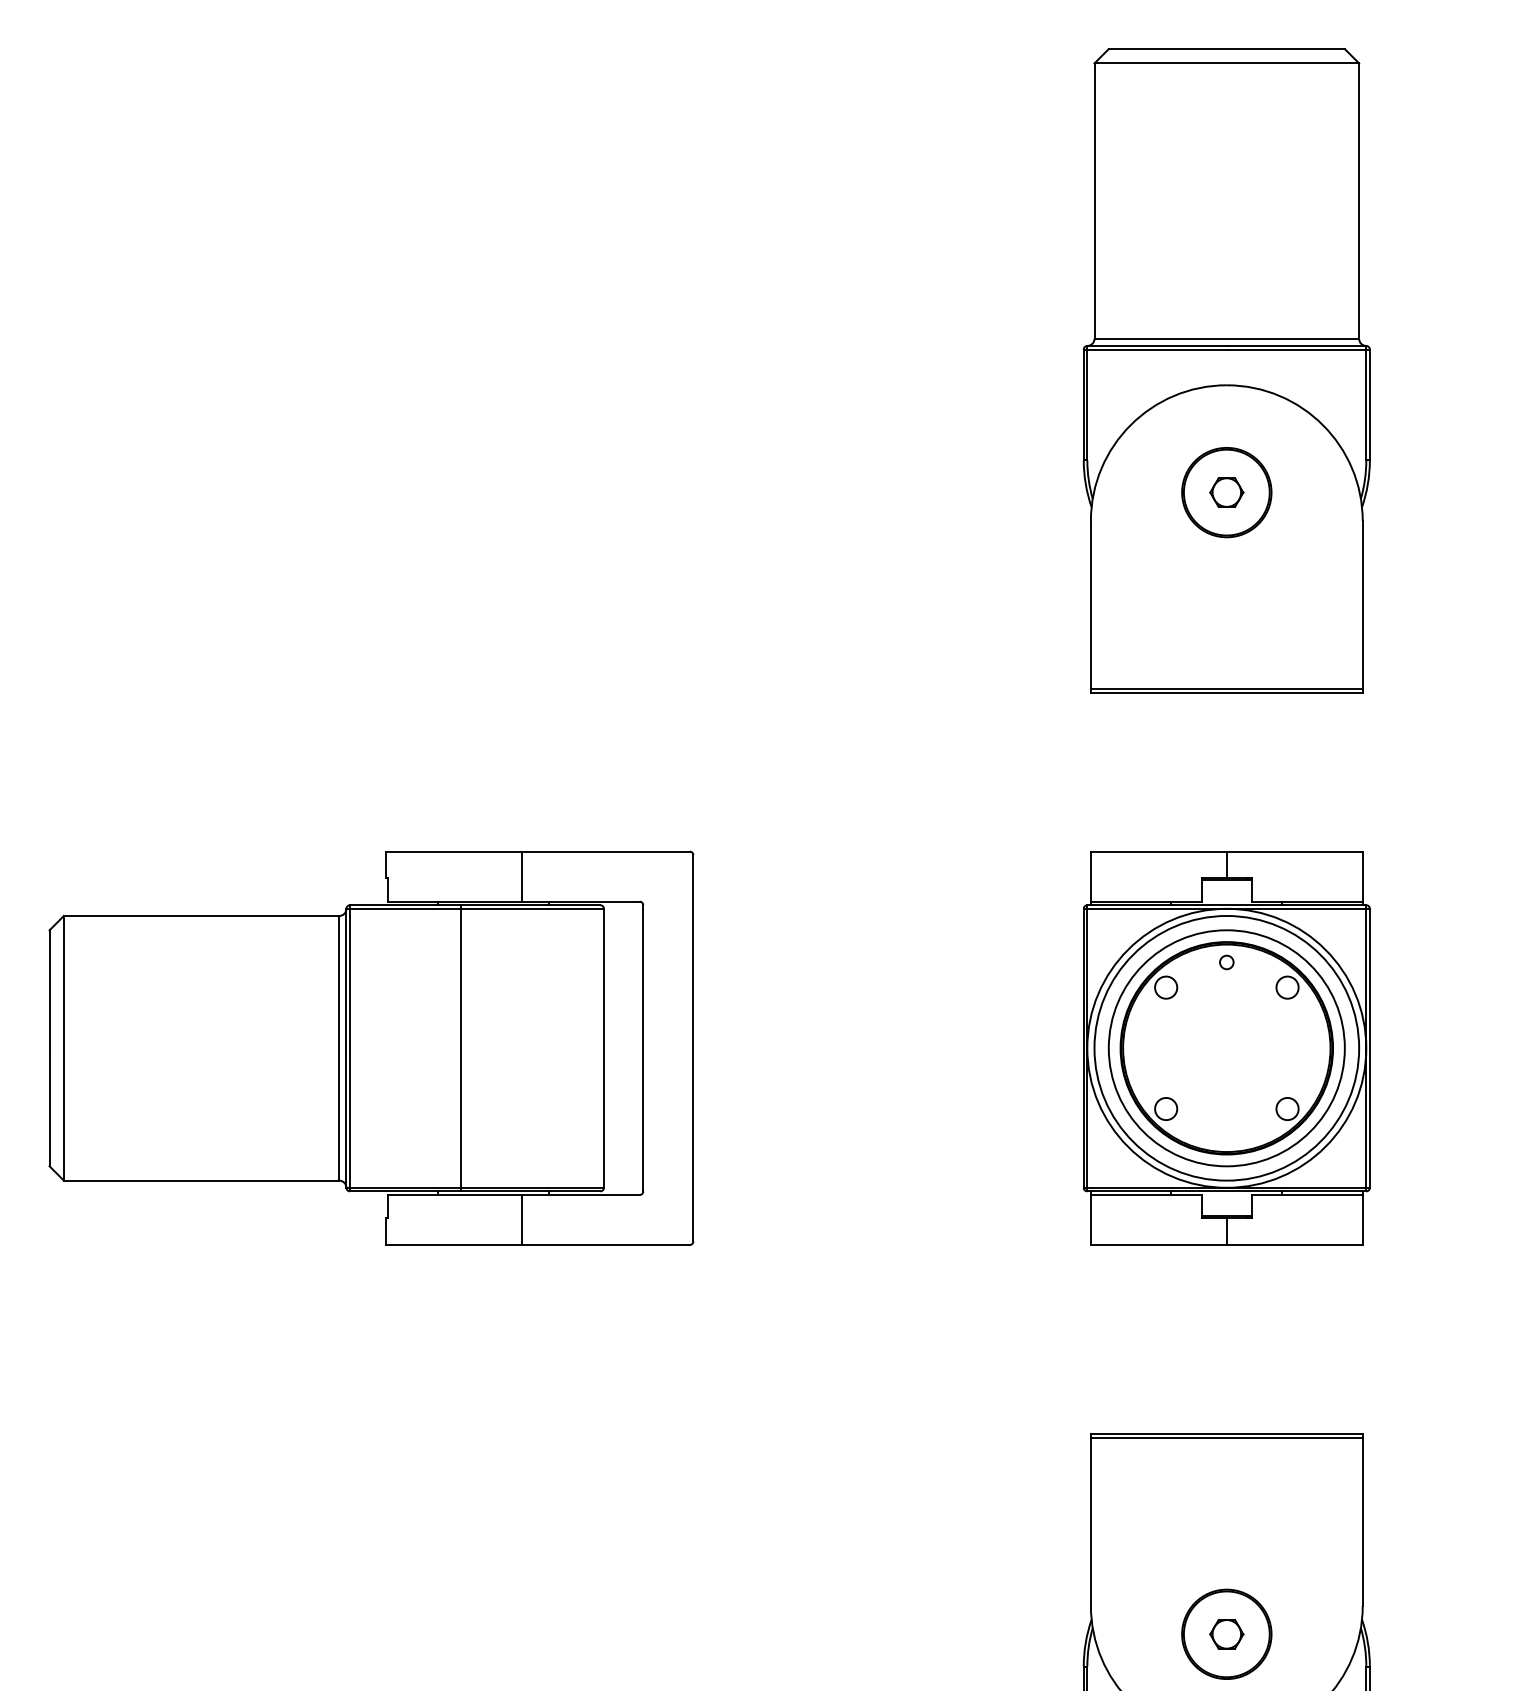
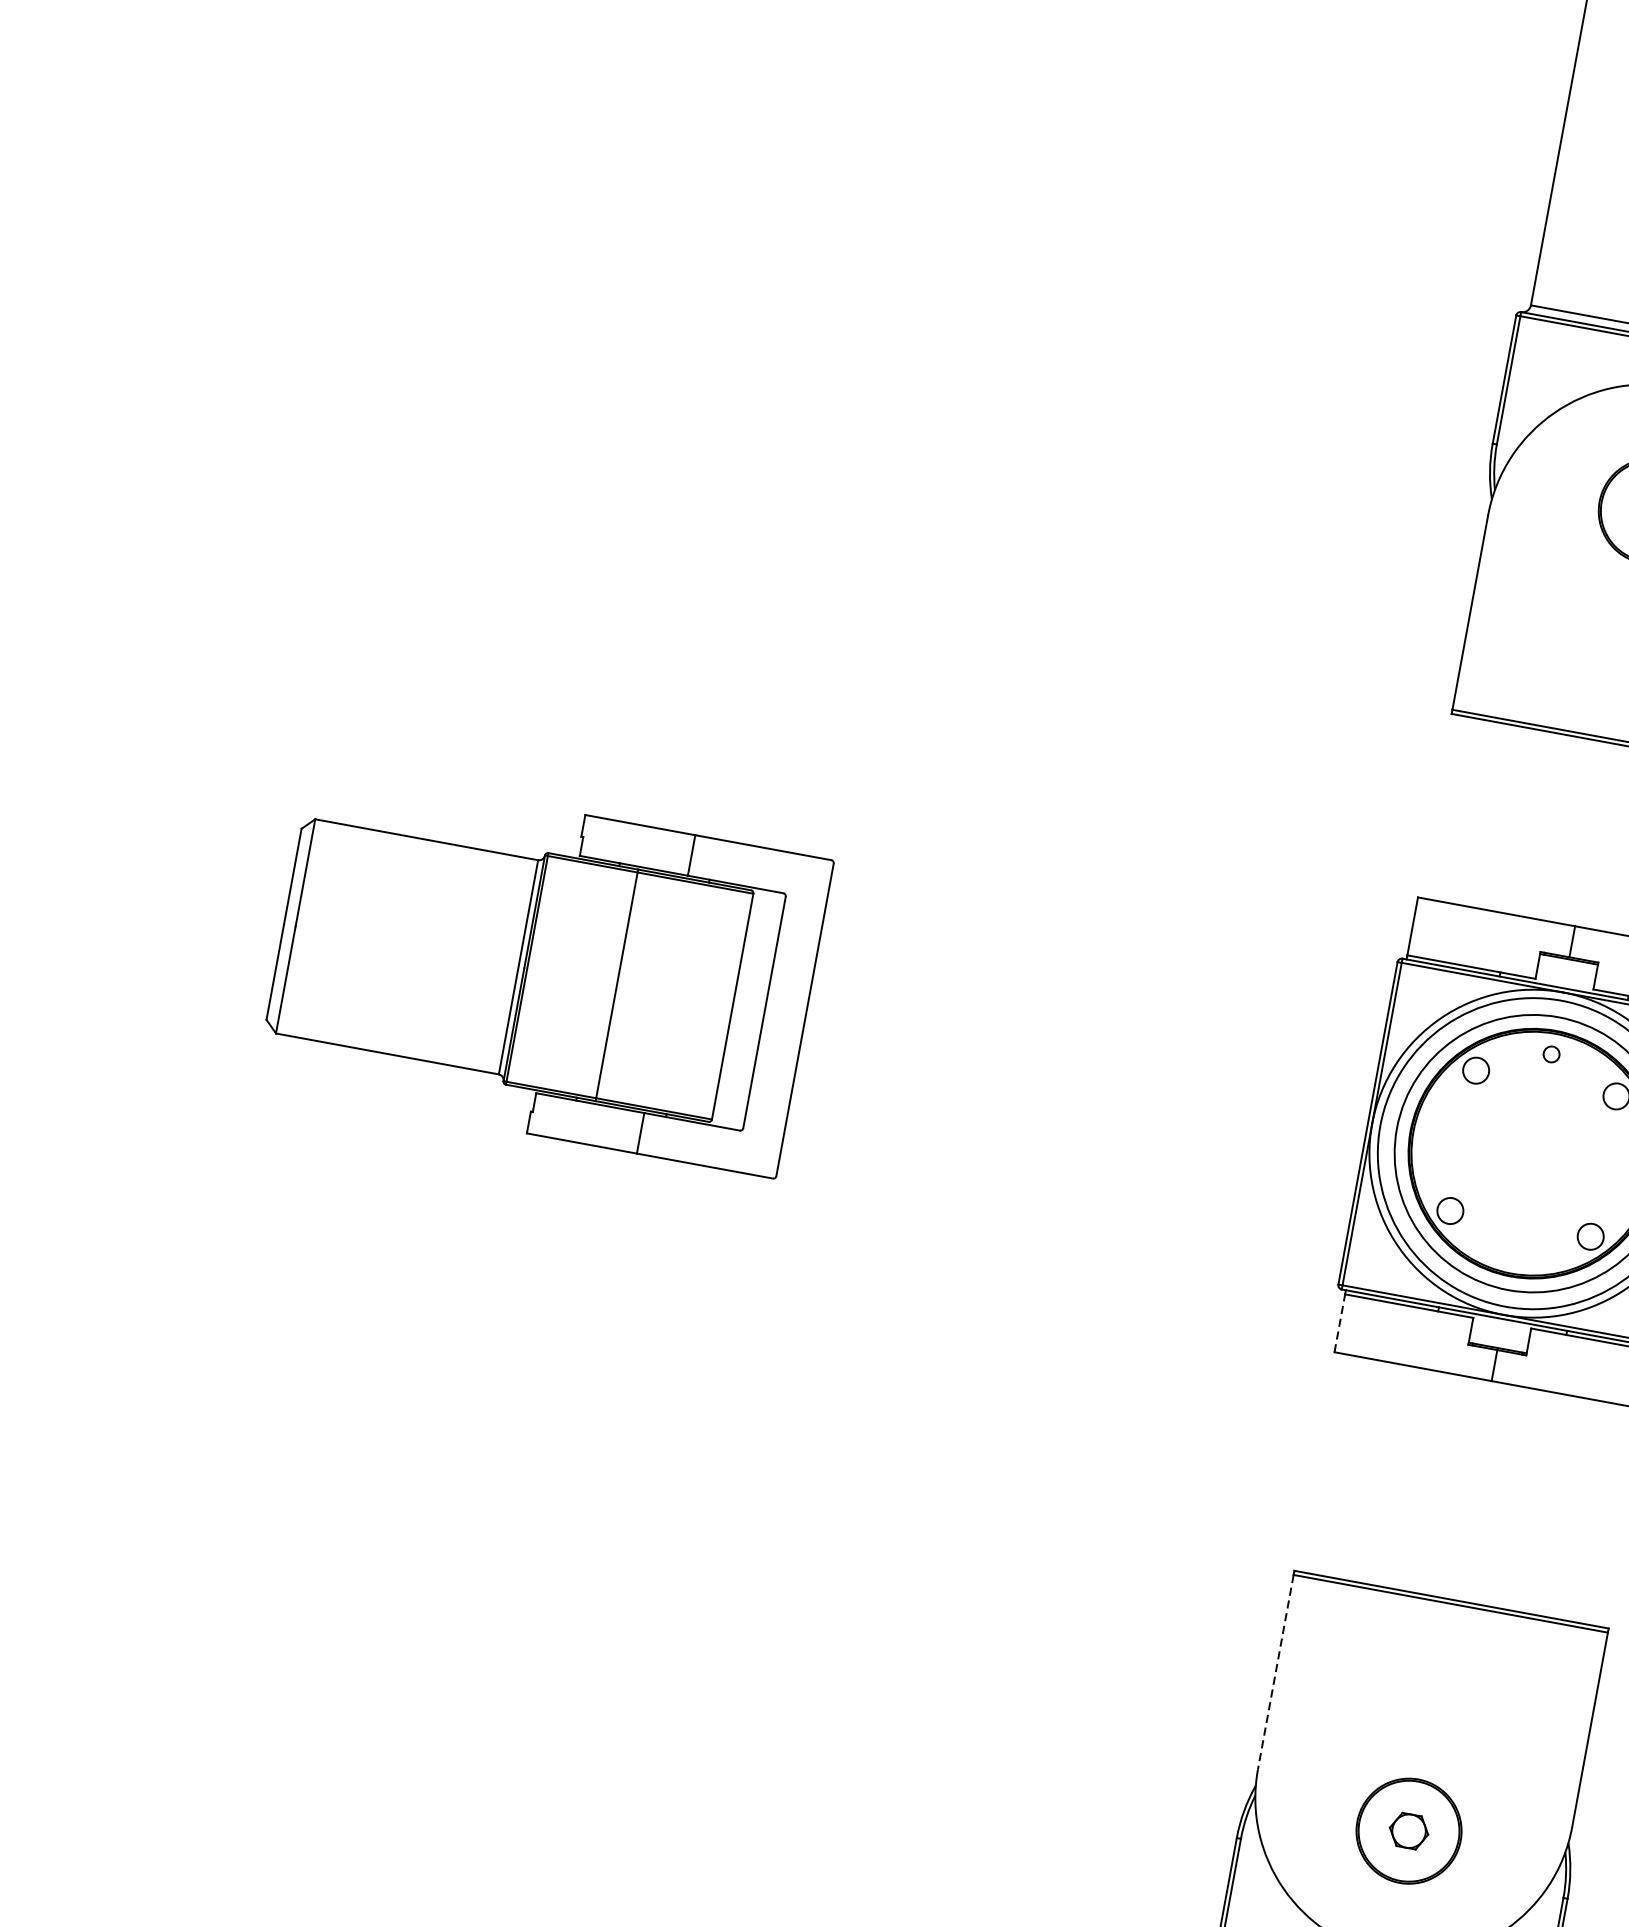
part: (371, 1047) -> (544, 971), size x0.7
line: (1090, 1219) -> (1339, 1322), solid -> dashed
line: (1090, 1522) -> (1275, 1672), solid -> dashed

